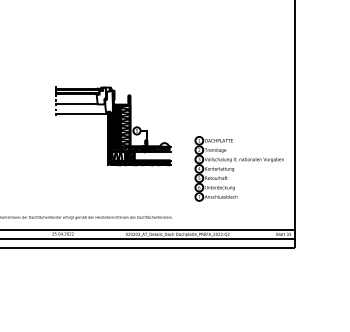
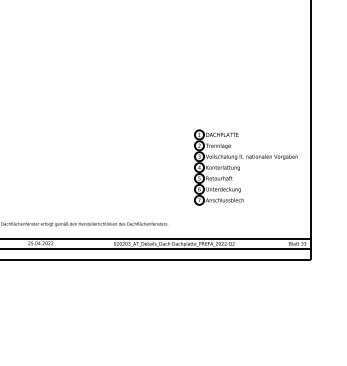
part: (113, 126) -> (99, 118), removed

